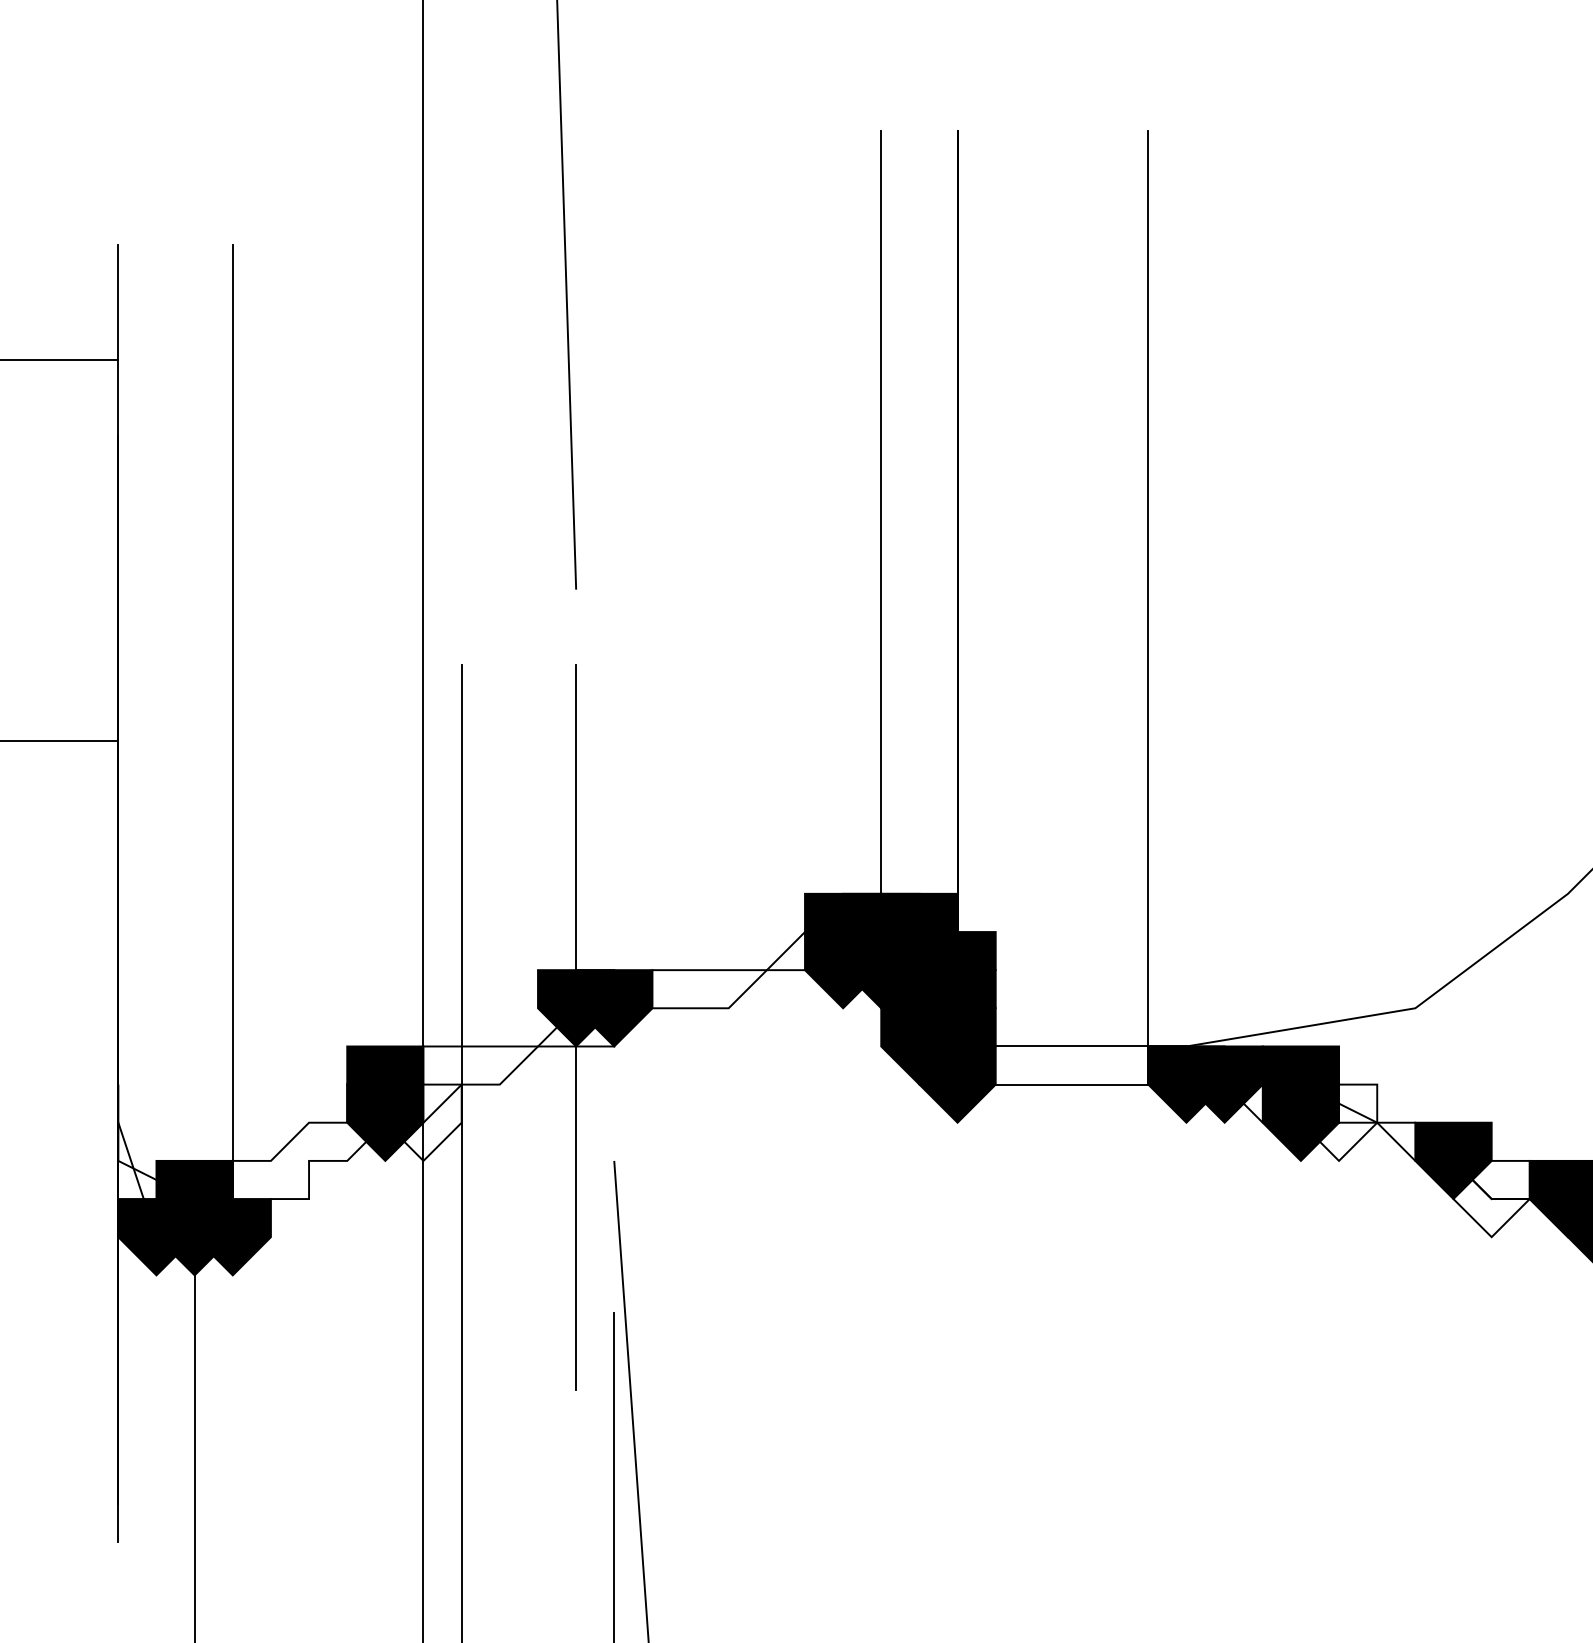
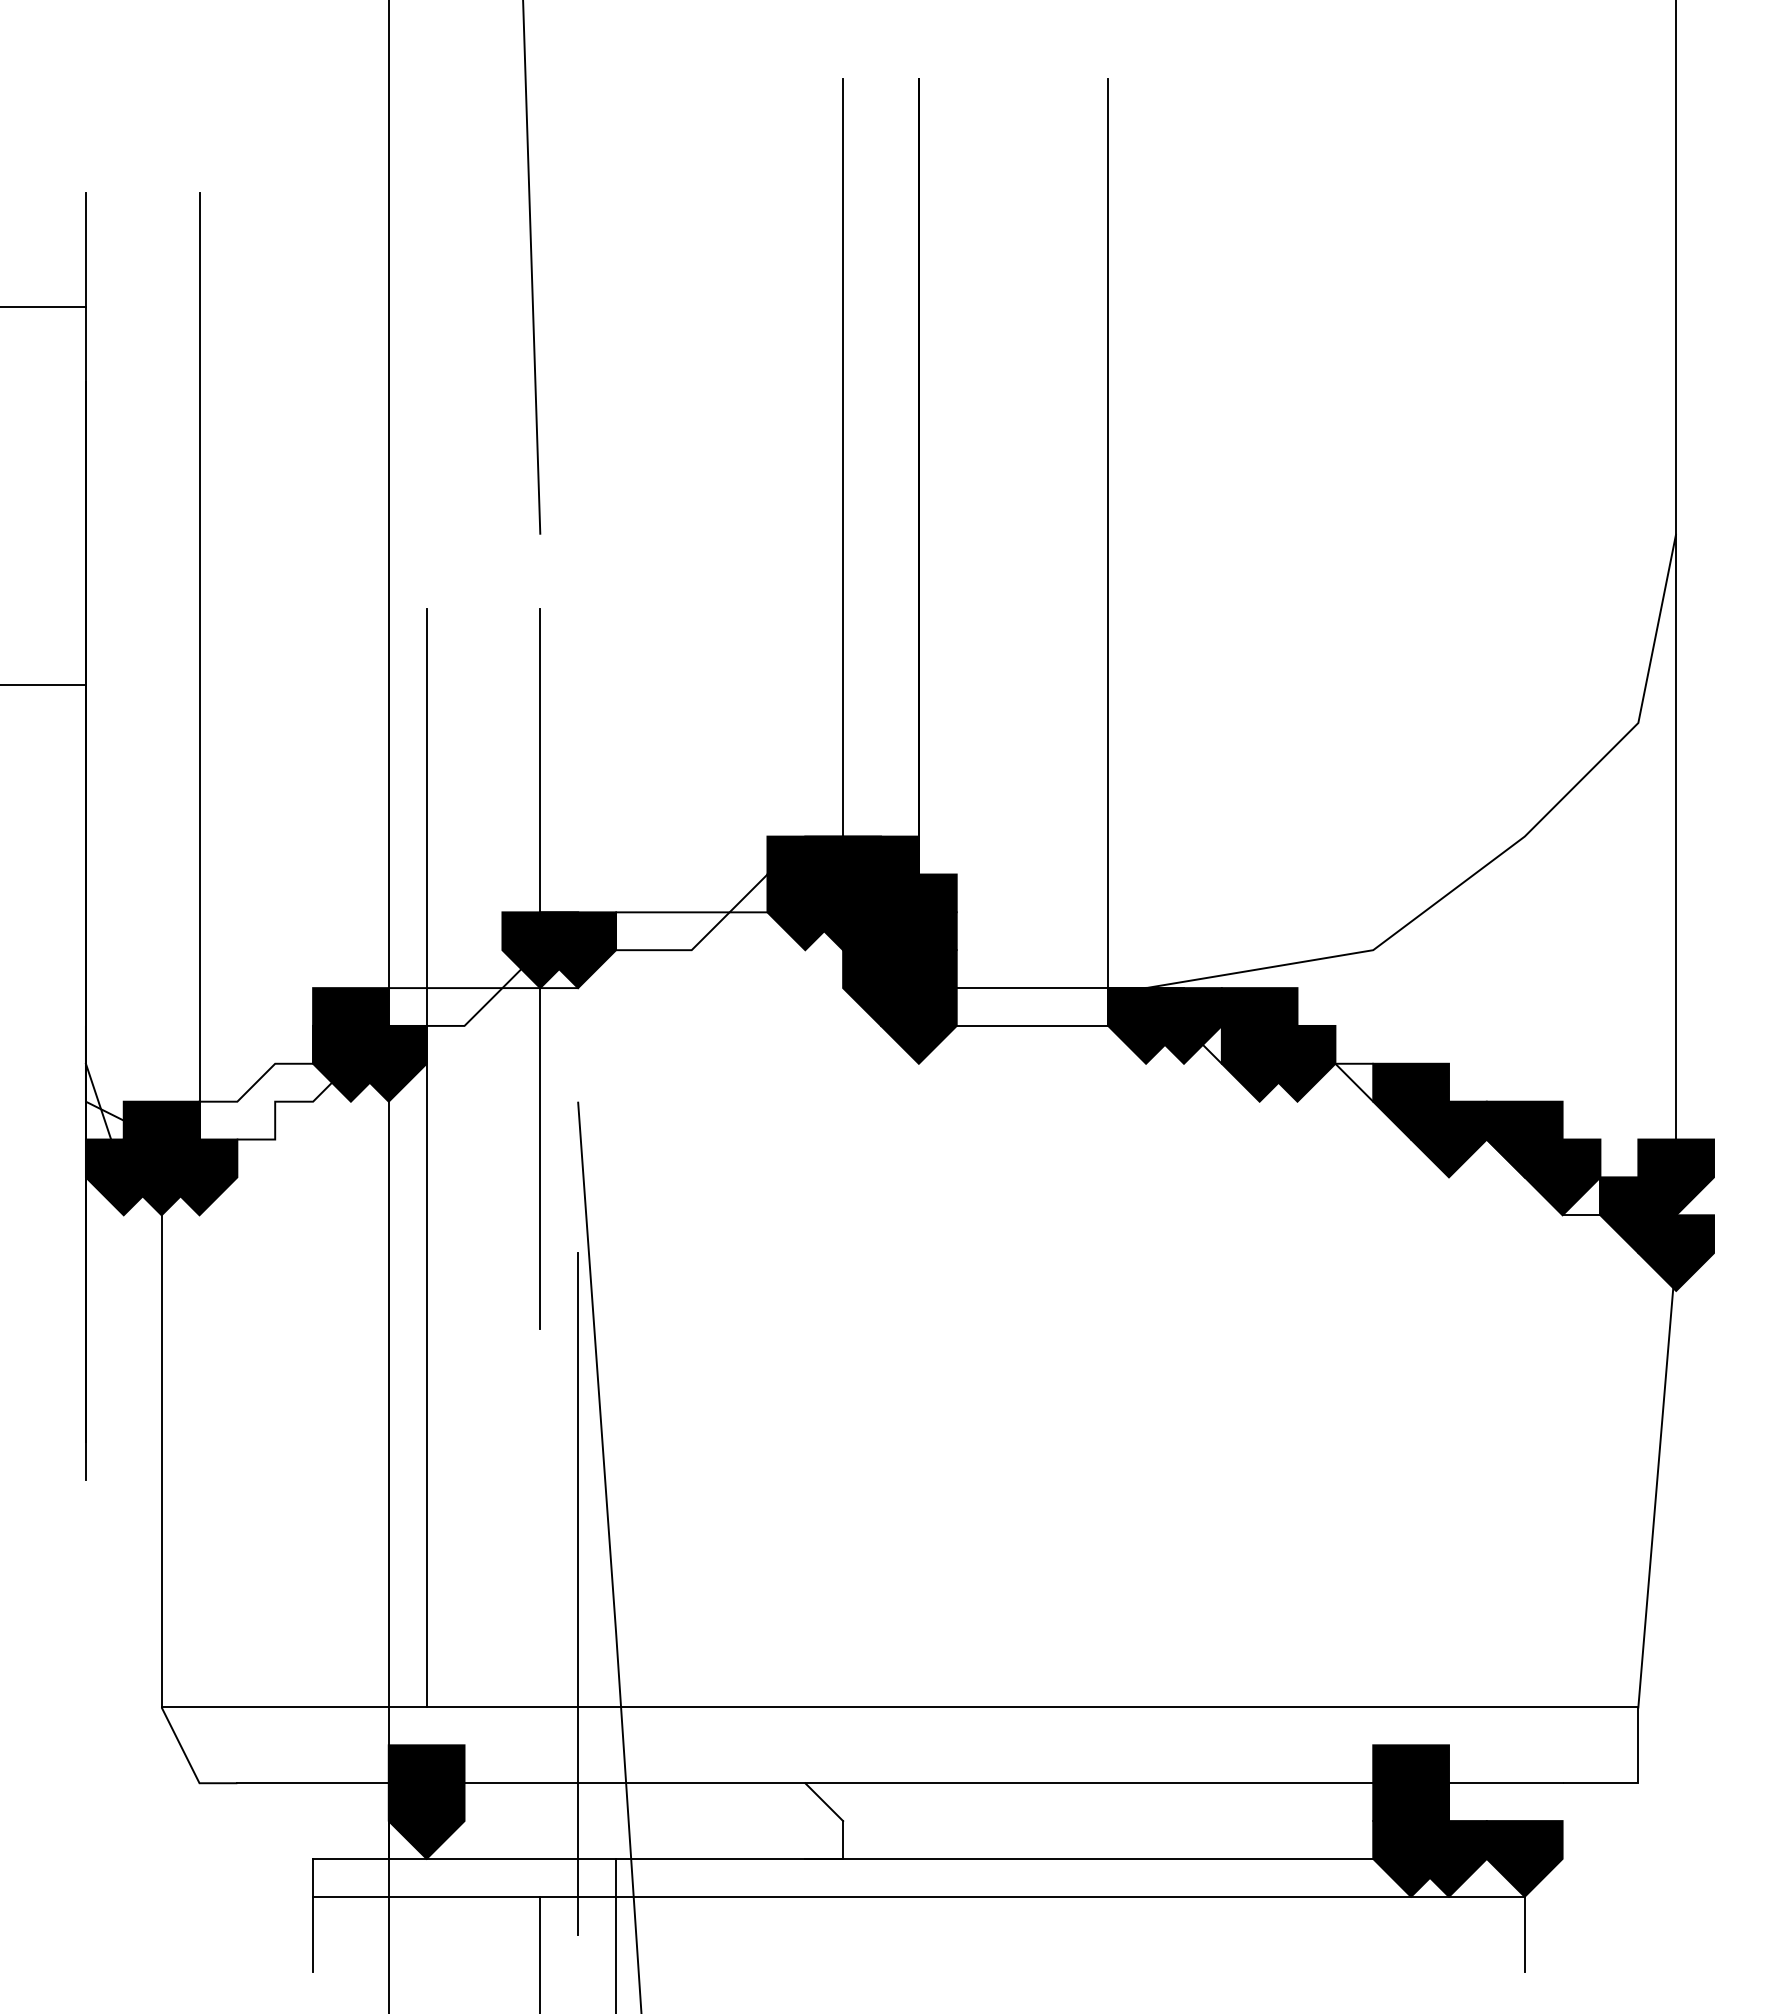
fill: (423, 1122) -> (388, 1063), added
fill: (1339, 1122) -> (1297, 1063), added
fill: (1491, 1199) -> (1448, 1139), added

